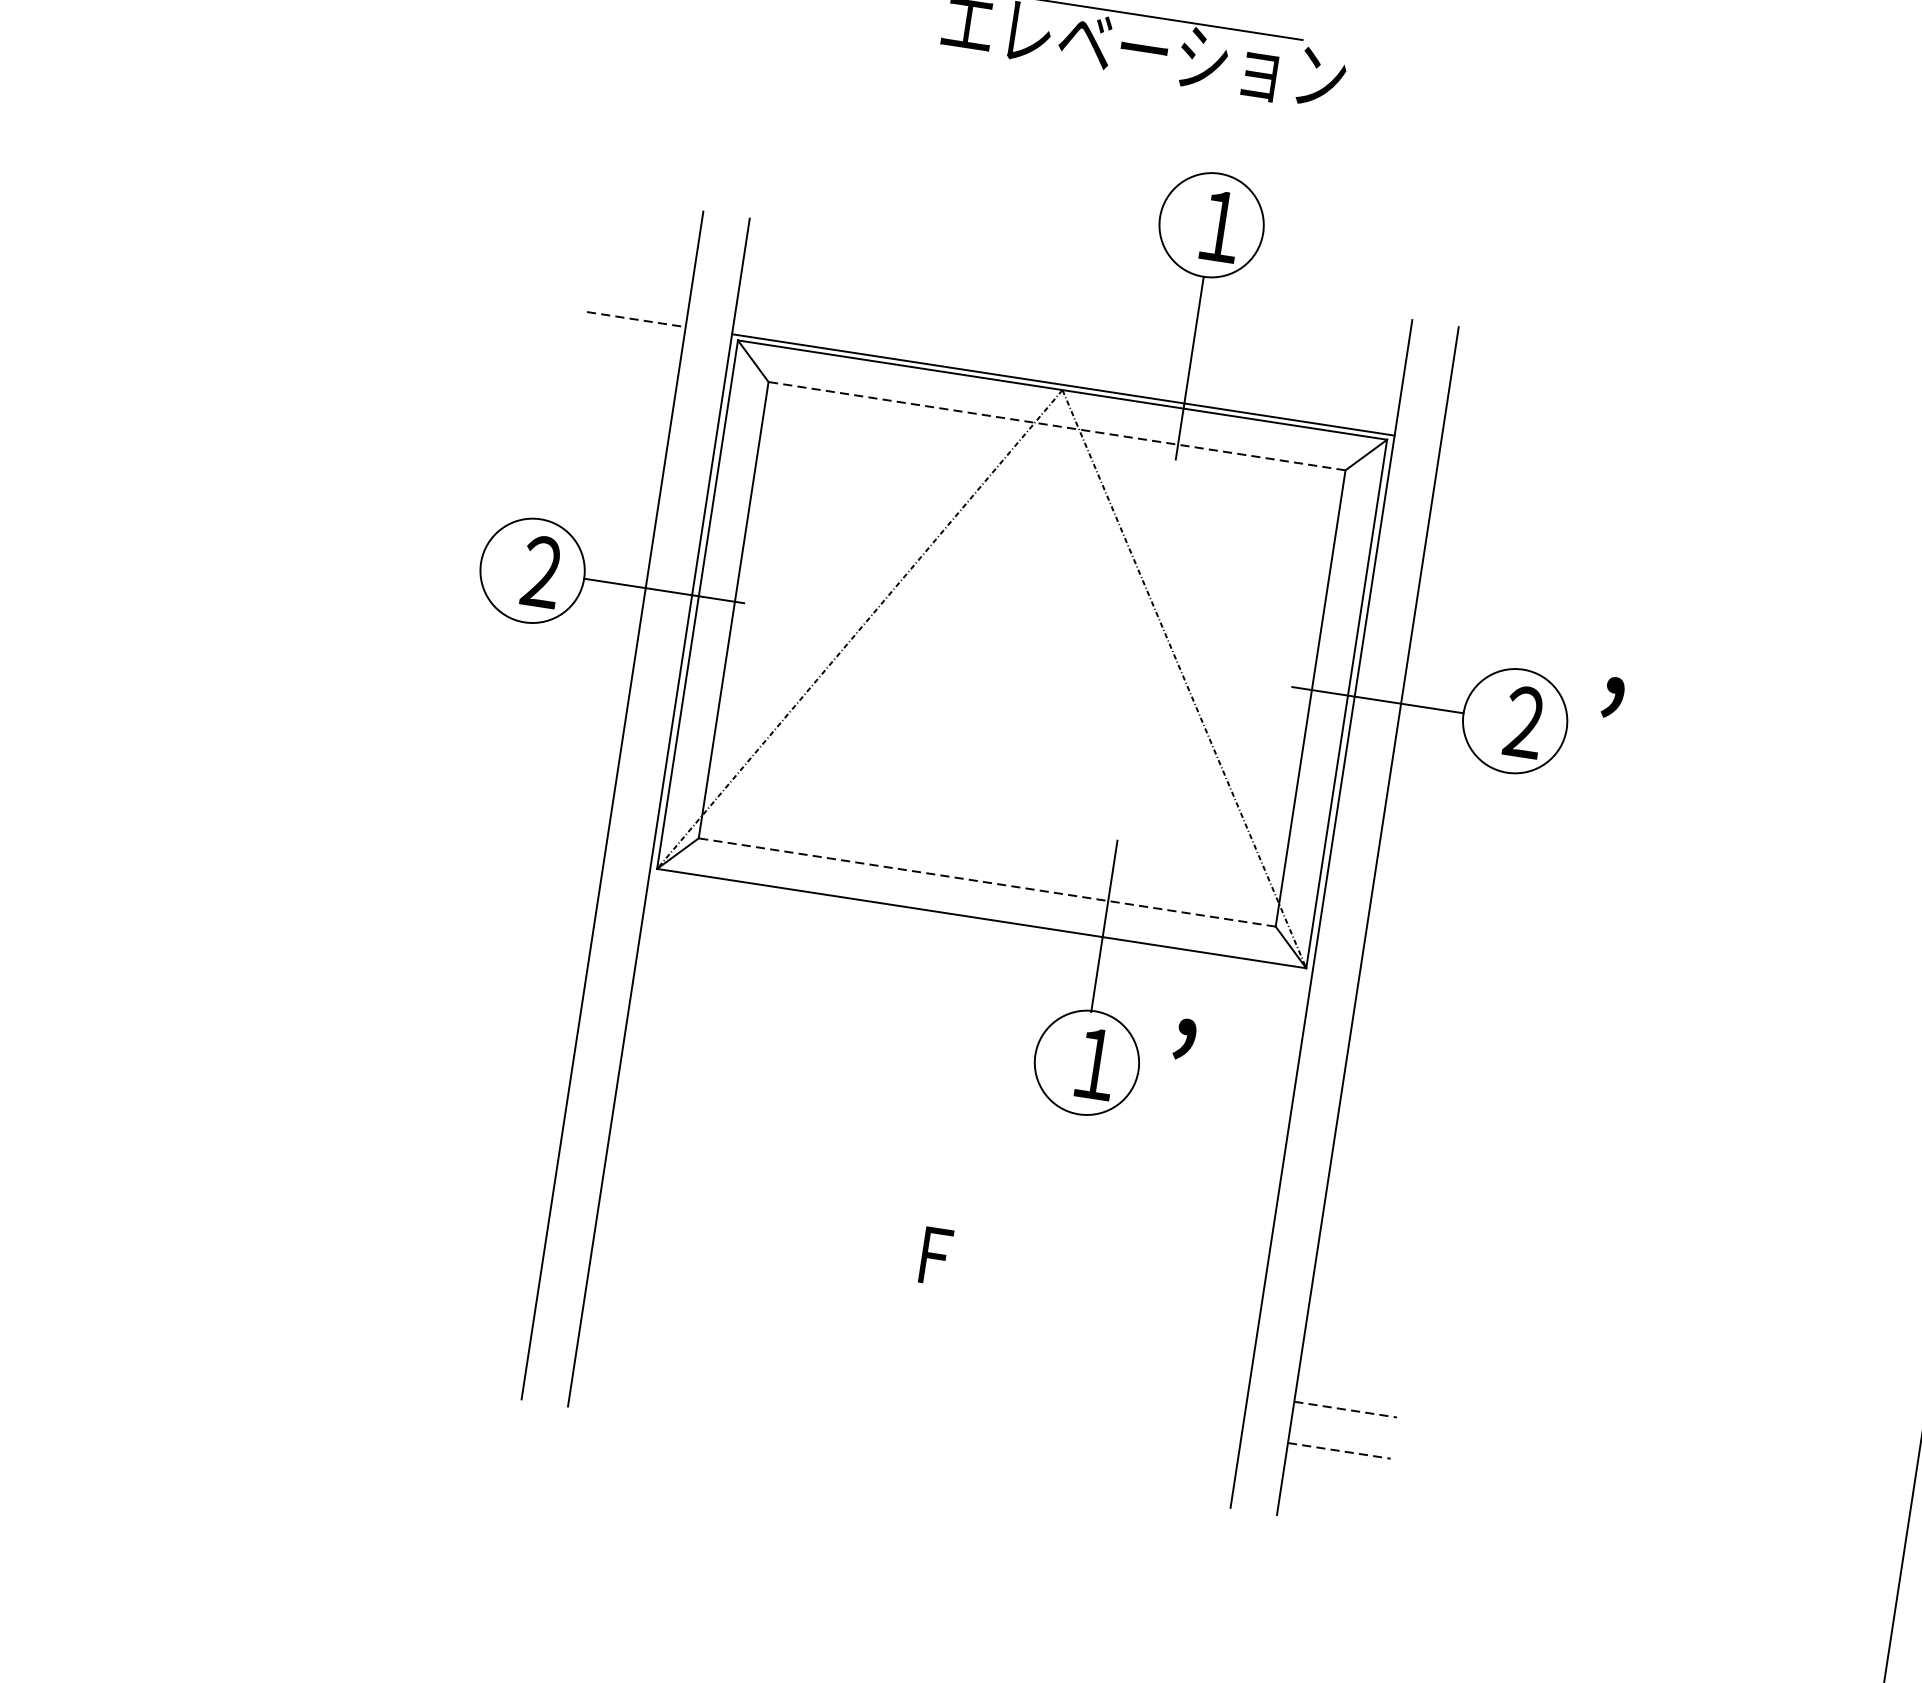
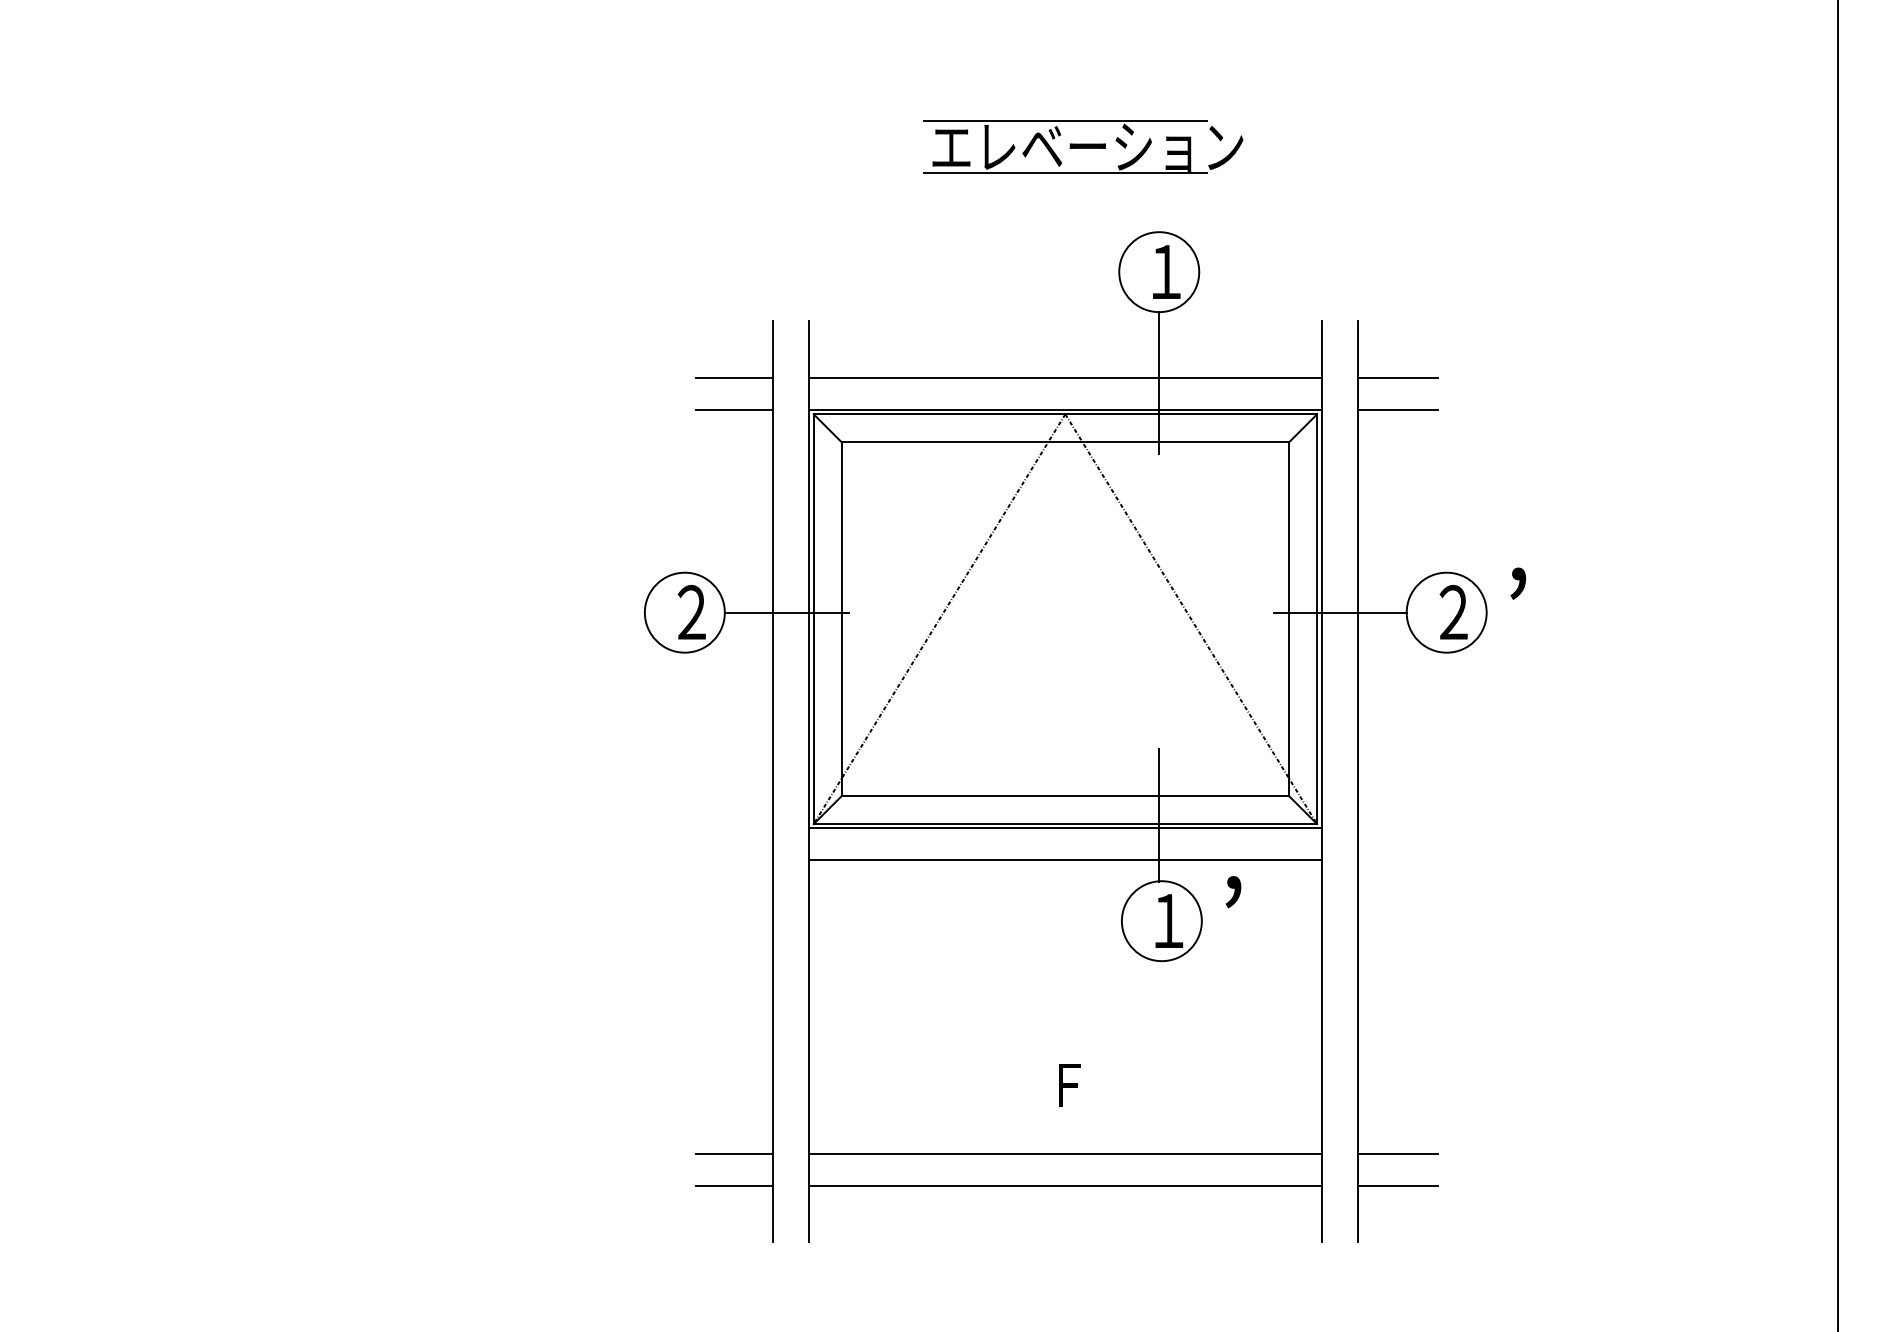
line: (1110, 79) -> (1065, 173), added
line: (642, 278) -> (734, 378), added
line: (636, 319) -> (734, 410), dashed -> solid
line: (1069, 343) -> (1065, 378), added
line: (1497, 409) -> (1397, 378), added
line: (1057, 426) -> (1065, 442), dashed -> solid
line: (1491, 450) -> (1397, 410), added
line: (987, 883) -> (1065, 796), dashed -> solid
line: (980, 924) -> (1065, 828), added
line: (974, 965) -> (1065, 860), added
line: (489, 1278) -> (734, 1153), added
line: (483, 1319) -> (734, 1185), added
line: (916, 1343) -> (1065, 1153), added
line: (910, 1384) -> (1065, 1185), added
line: (1346, 1409) -> (1398, 1153), dashed -> solid
line: (1339, 1450) -> (1398, 1185), dashed -> solid

